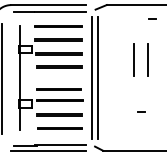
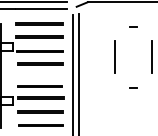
line: (152, 18) -> (133, 25), moved
line: (147, 59) -> (128, 56), removed
line: (141, 111) -> (133, 87), moved

